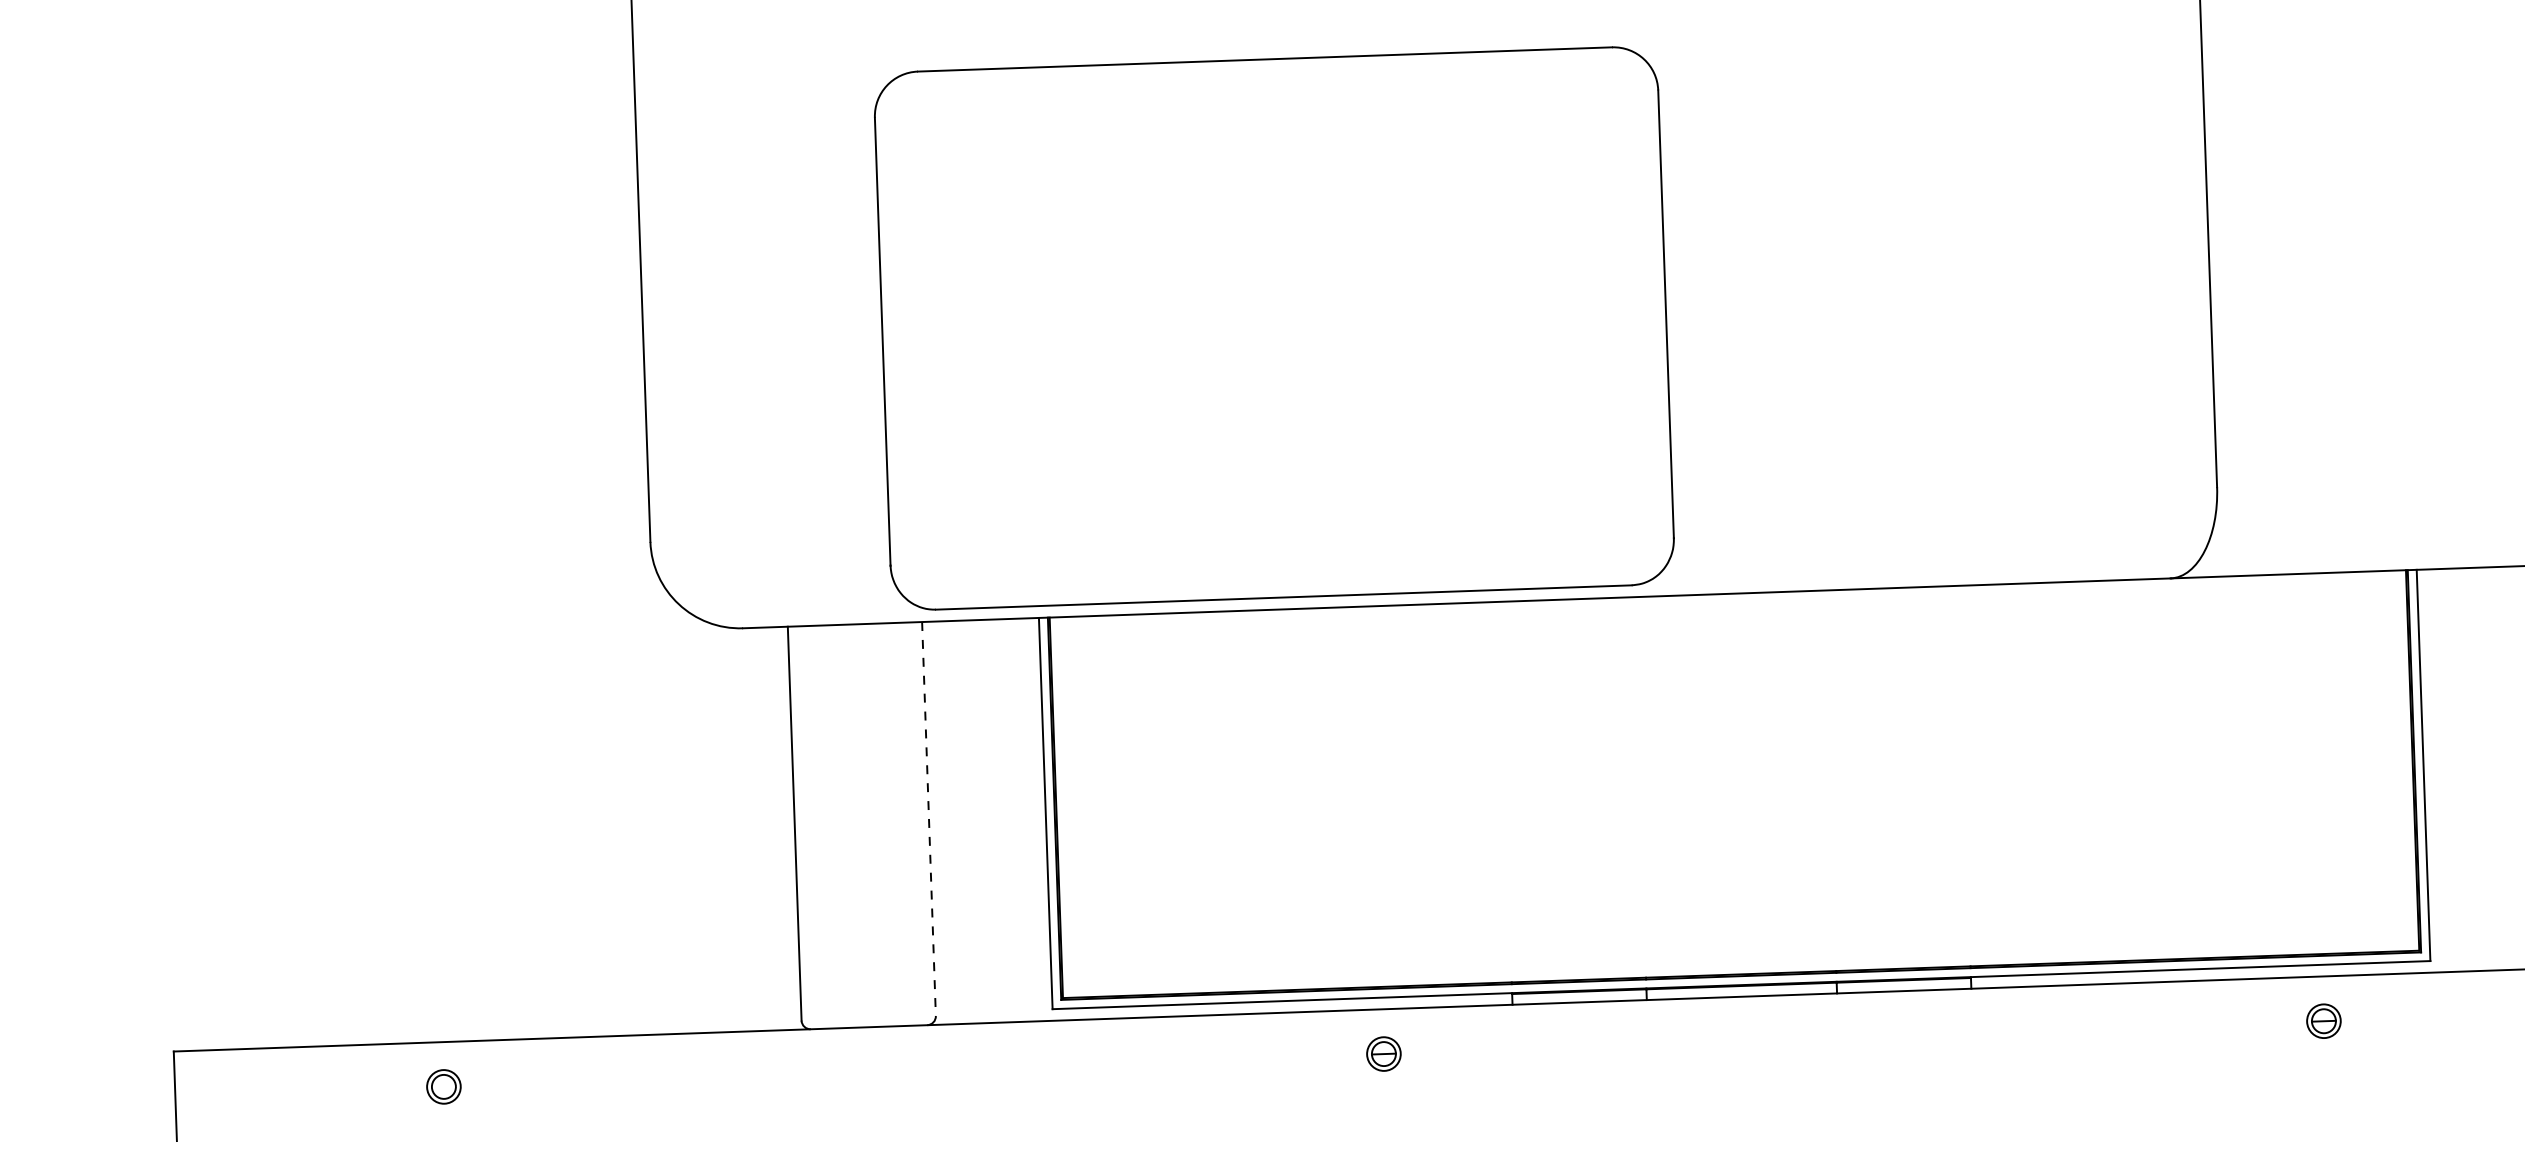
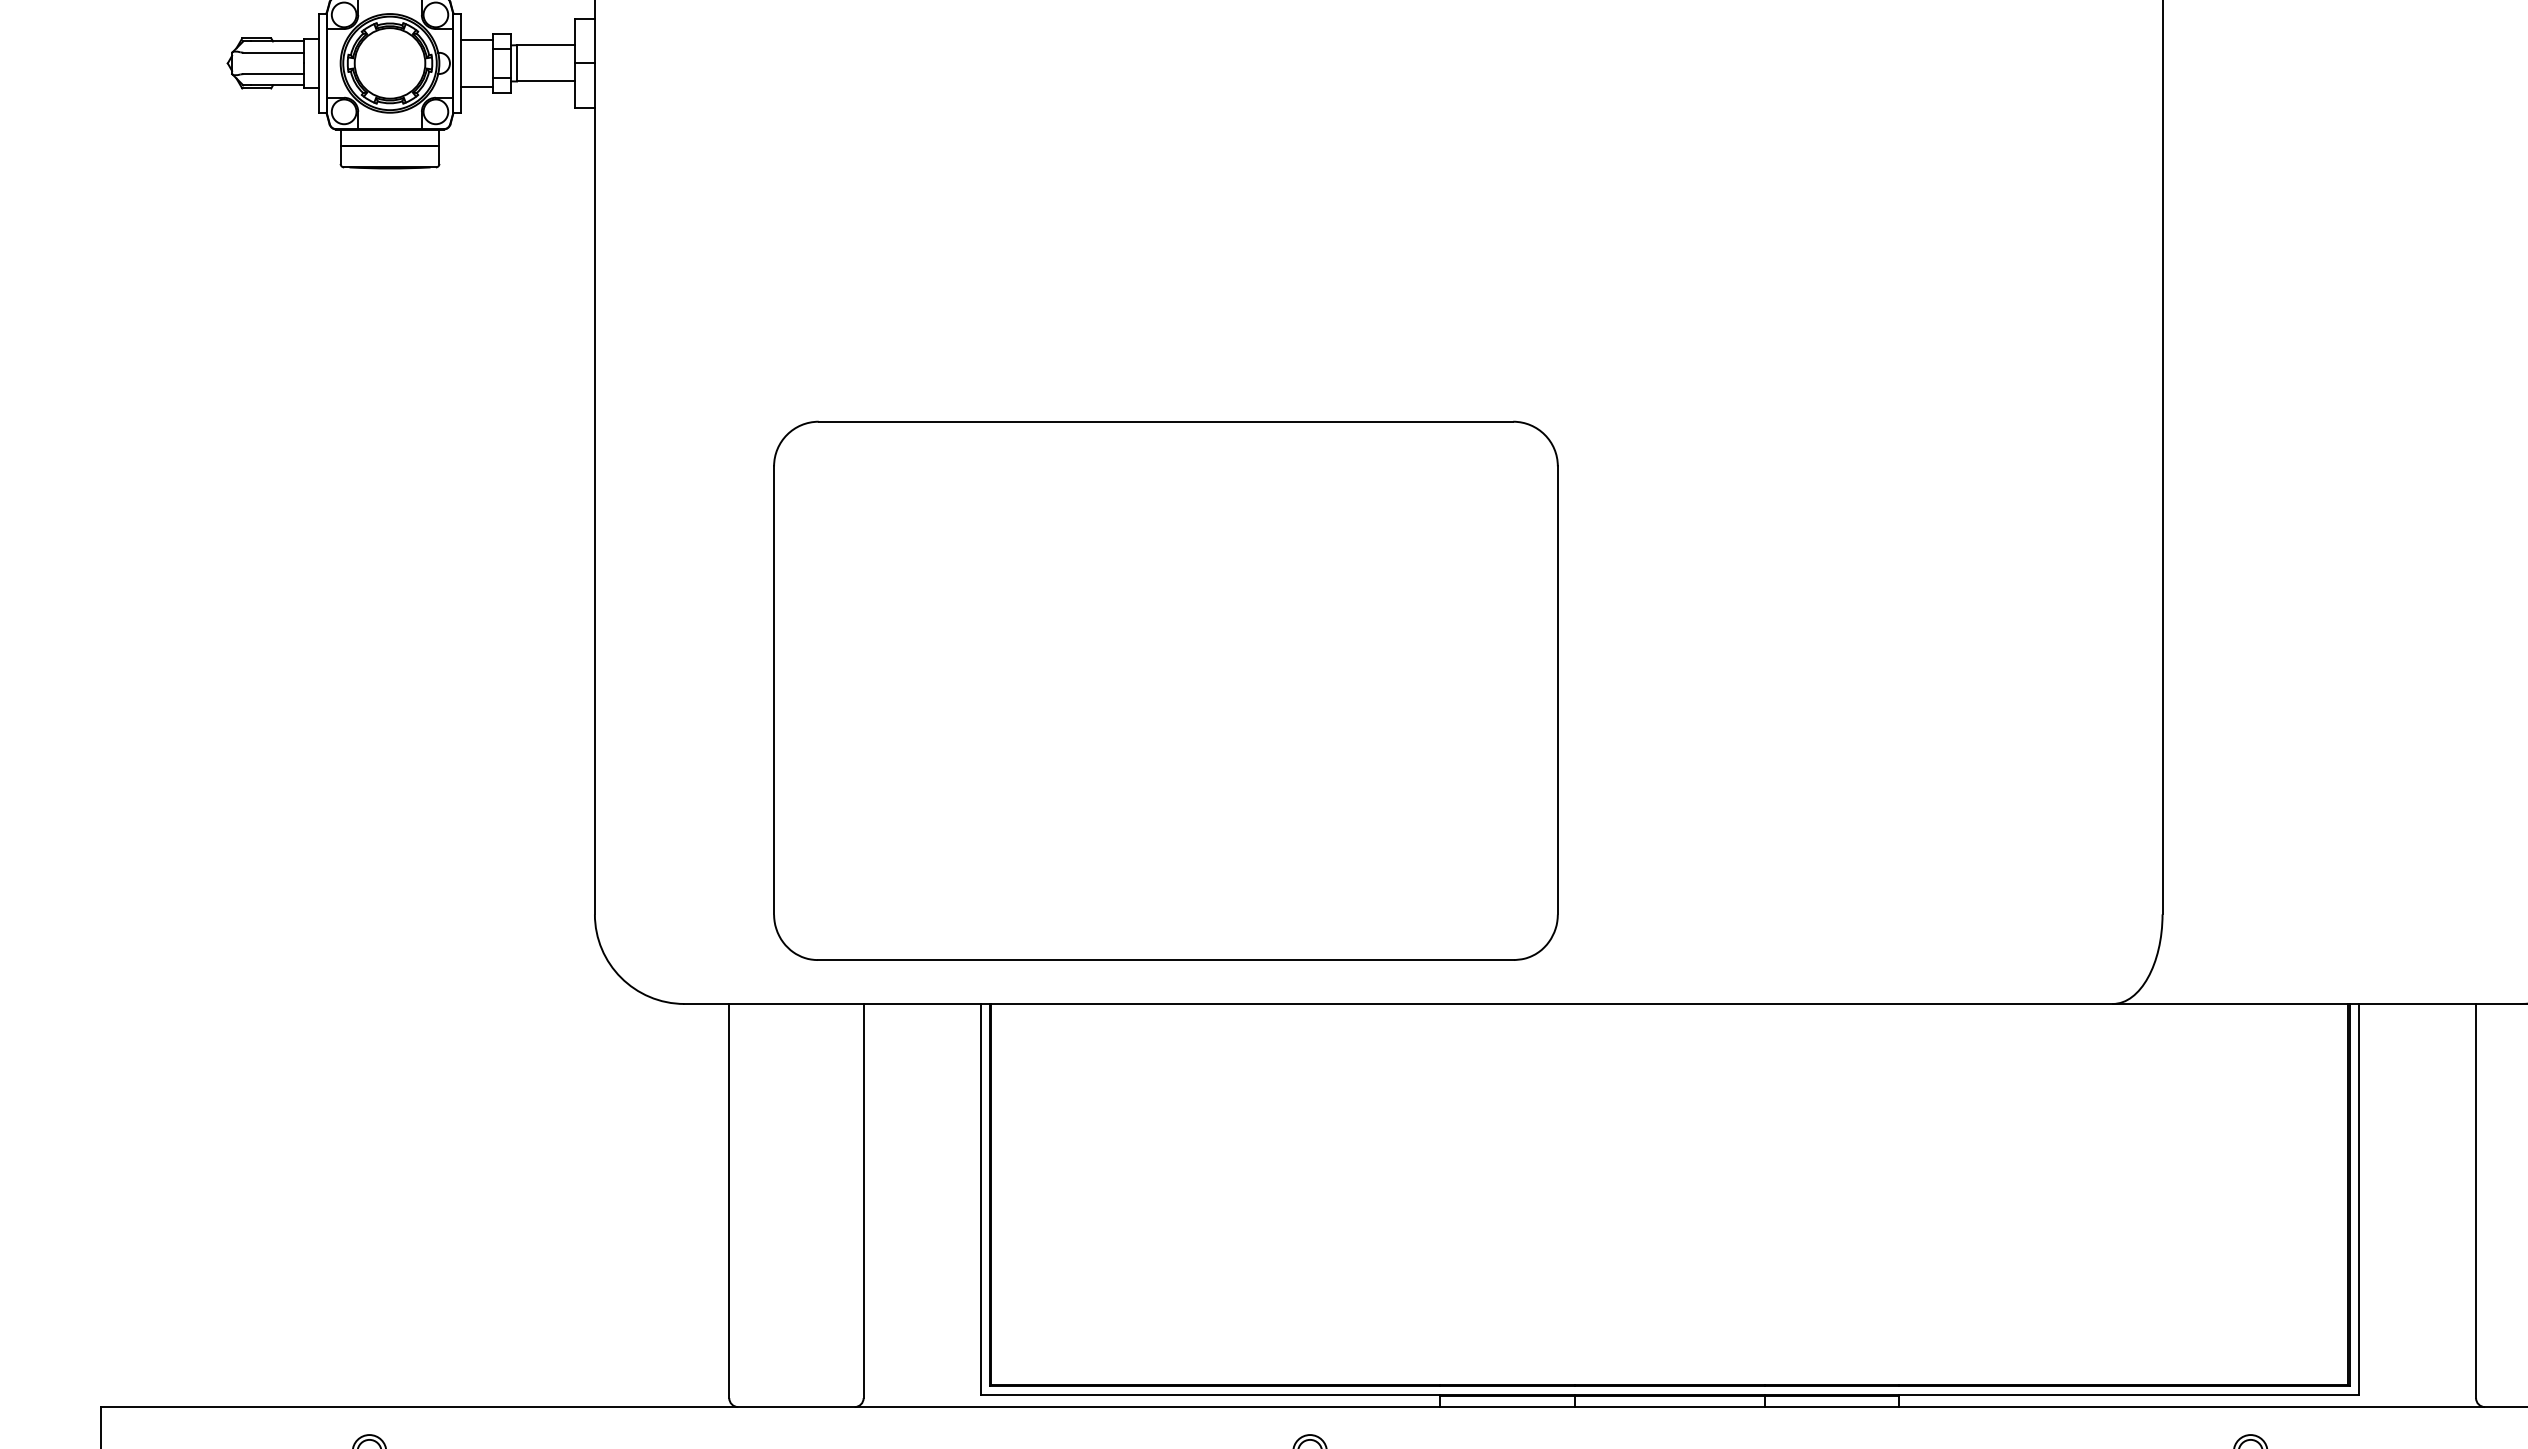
part: (1273, 328) -> (1165, 690), moved
line: (928, 819) -> (863, 1201), dashed -> solid

